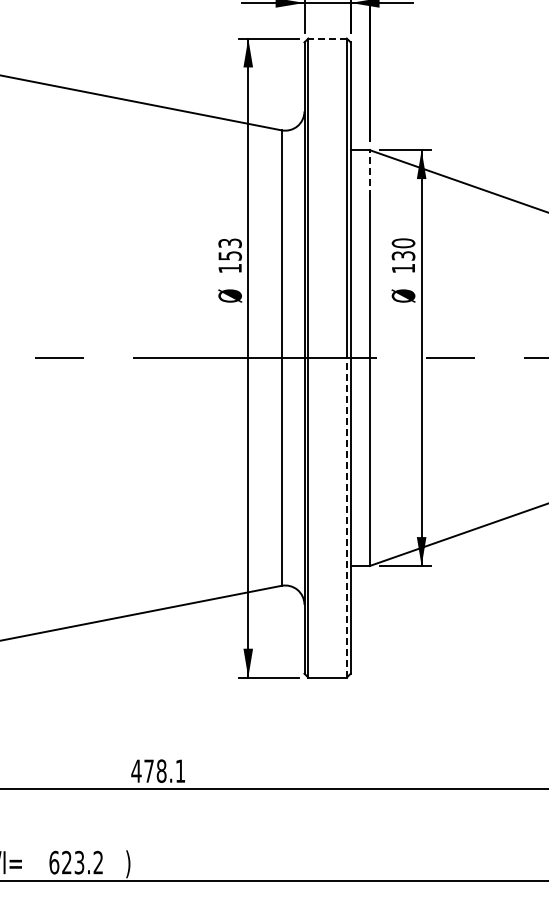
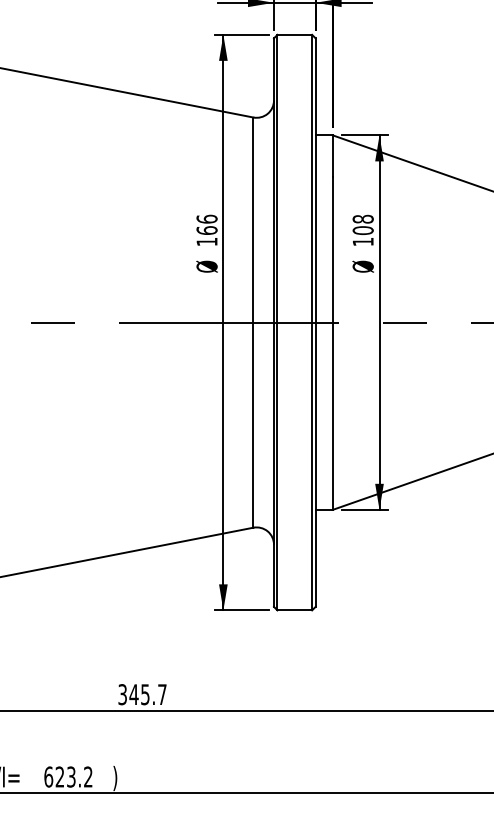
line: (327, 38) -> (294, 34), dashed -> solid
line: (369, 172) -> (332, 155), dashed -> solid
text: (229, 249) -> (206, 224), 153 -> 166
text: (403, 249) -> (363, 224), 130 -> 108
line: (346, 517) -> (311, 466), dashed -> solid
text: (158, 770) -> (142, 694), 478.1 -> 345.7

